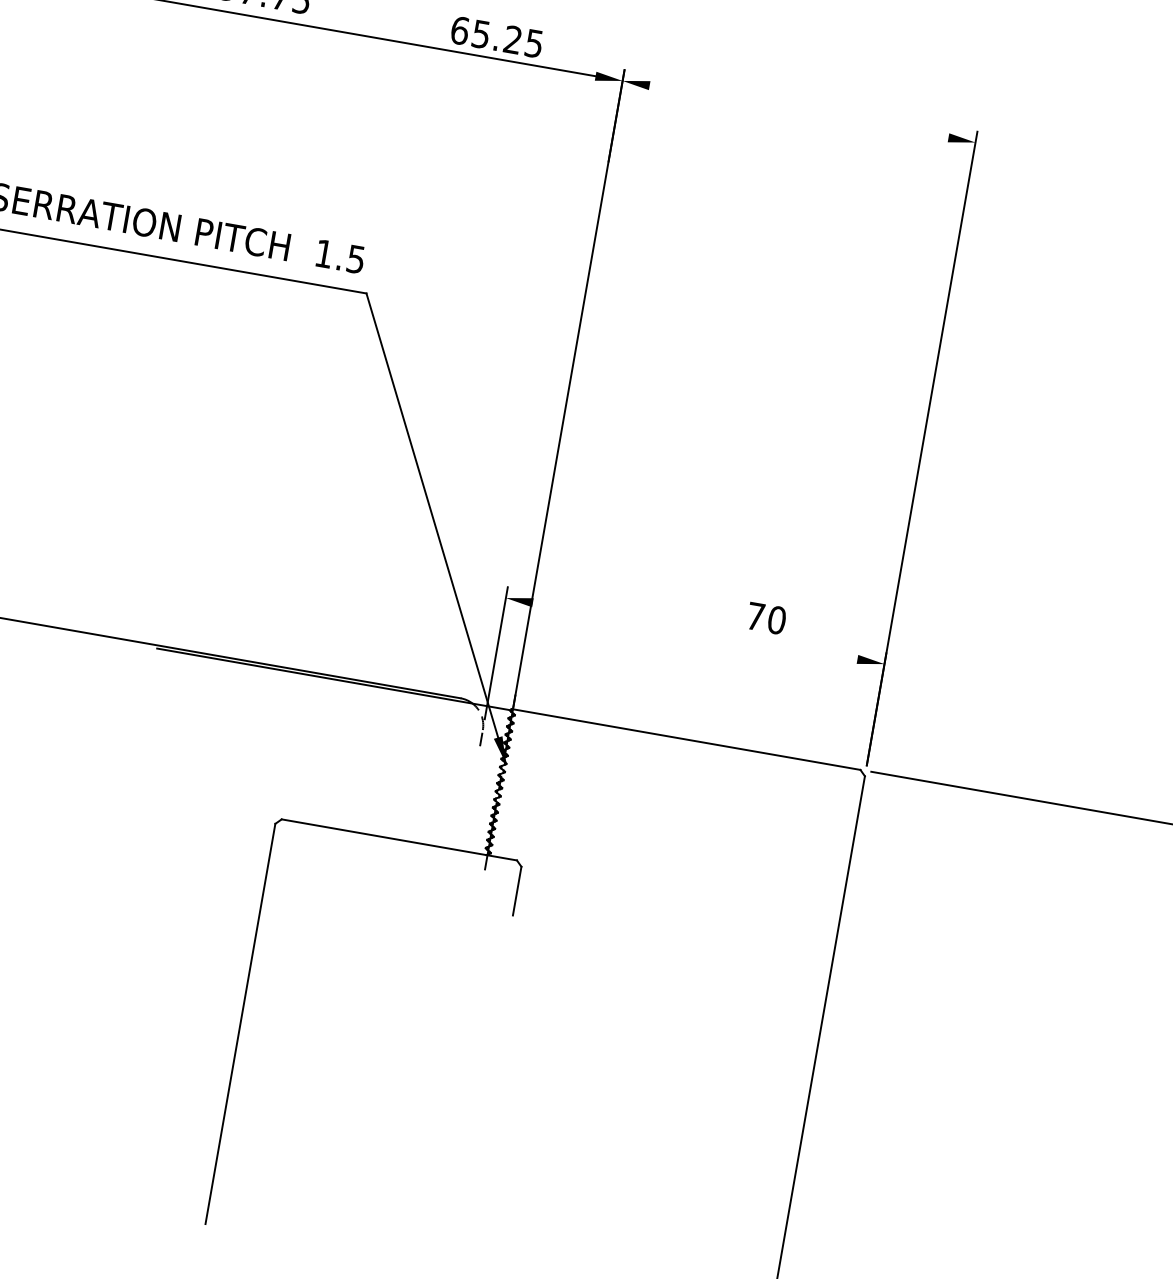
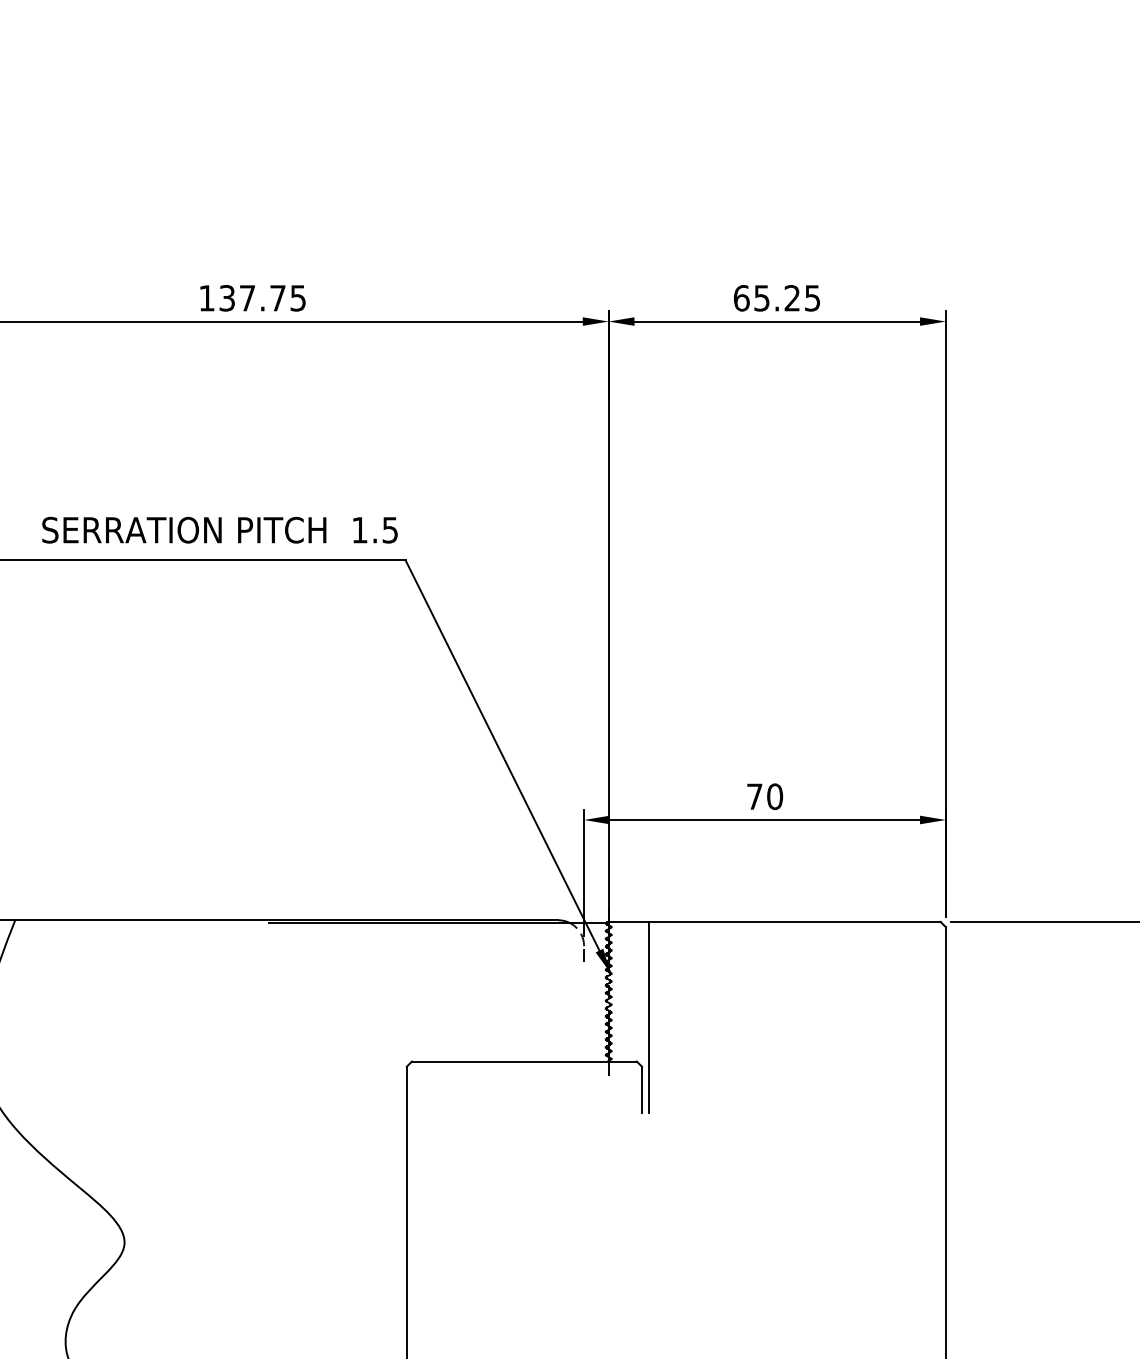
text: (496, 37) -> (776, 298), moved
line: (799, 111) -> (777, 321), added
text: (767, 618) -> (765, 796), moved
line: (694, 630) -> (764, 819), added
line: (537, 816) -> (648, 1017), added

